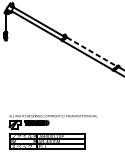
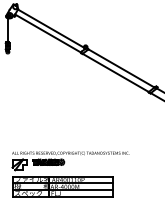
line: (92, 52) -> (121, 68), dashed -> solid

